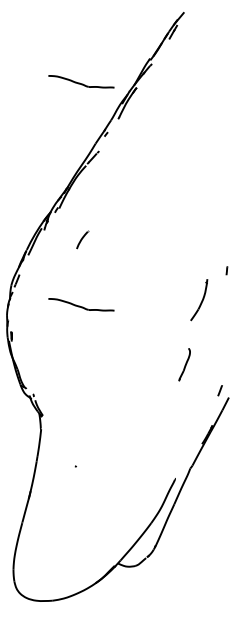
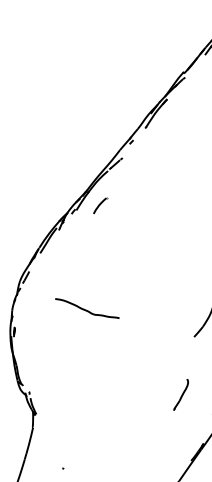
part: (81, 81) -> (113, 86), removed
part: (82, 239) -> (100, 205), moved
part: (184, 364) -> (181, 394), moved

